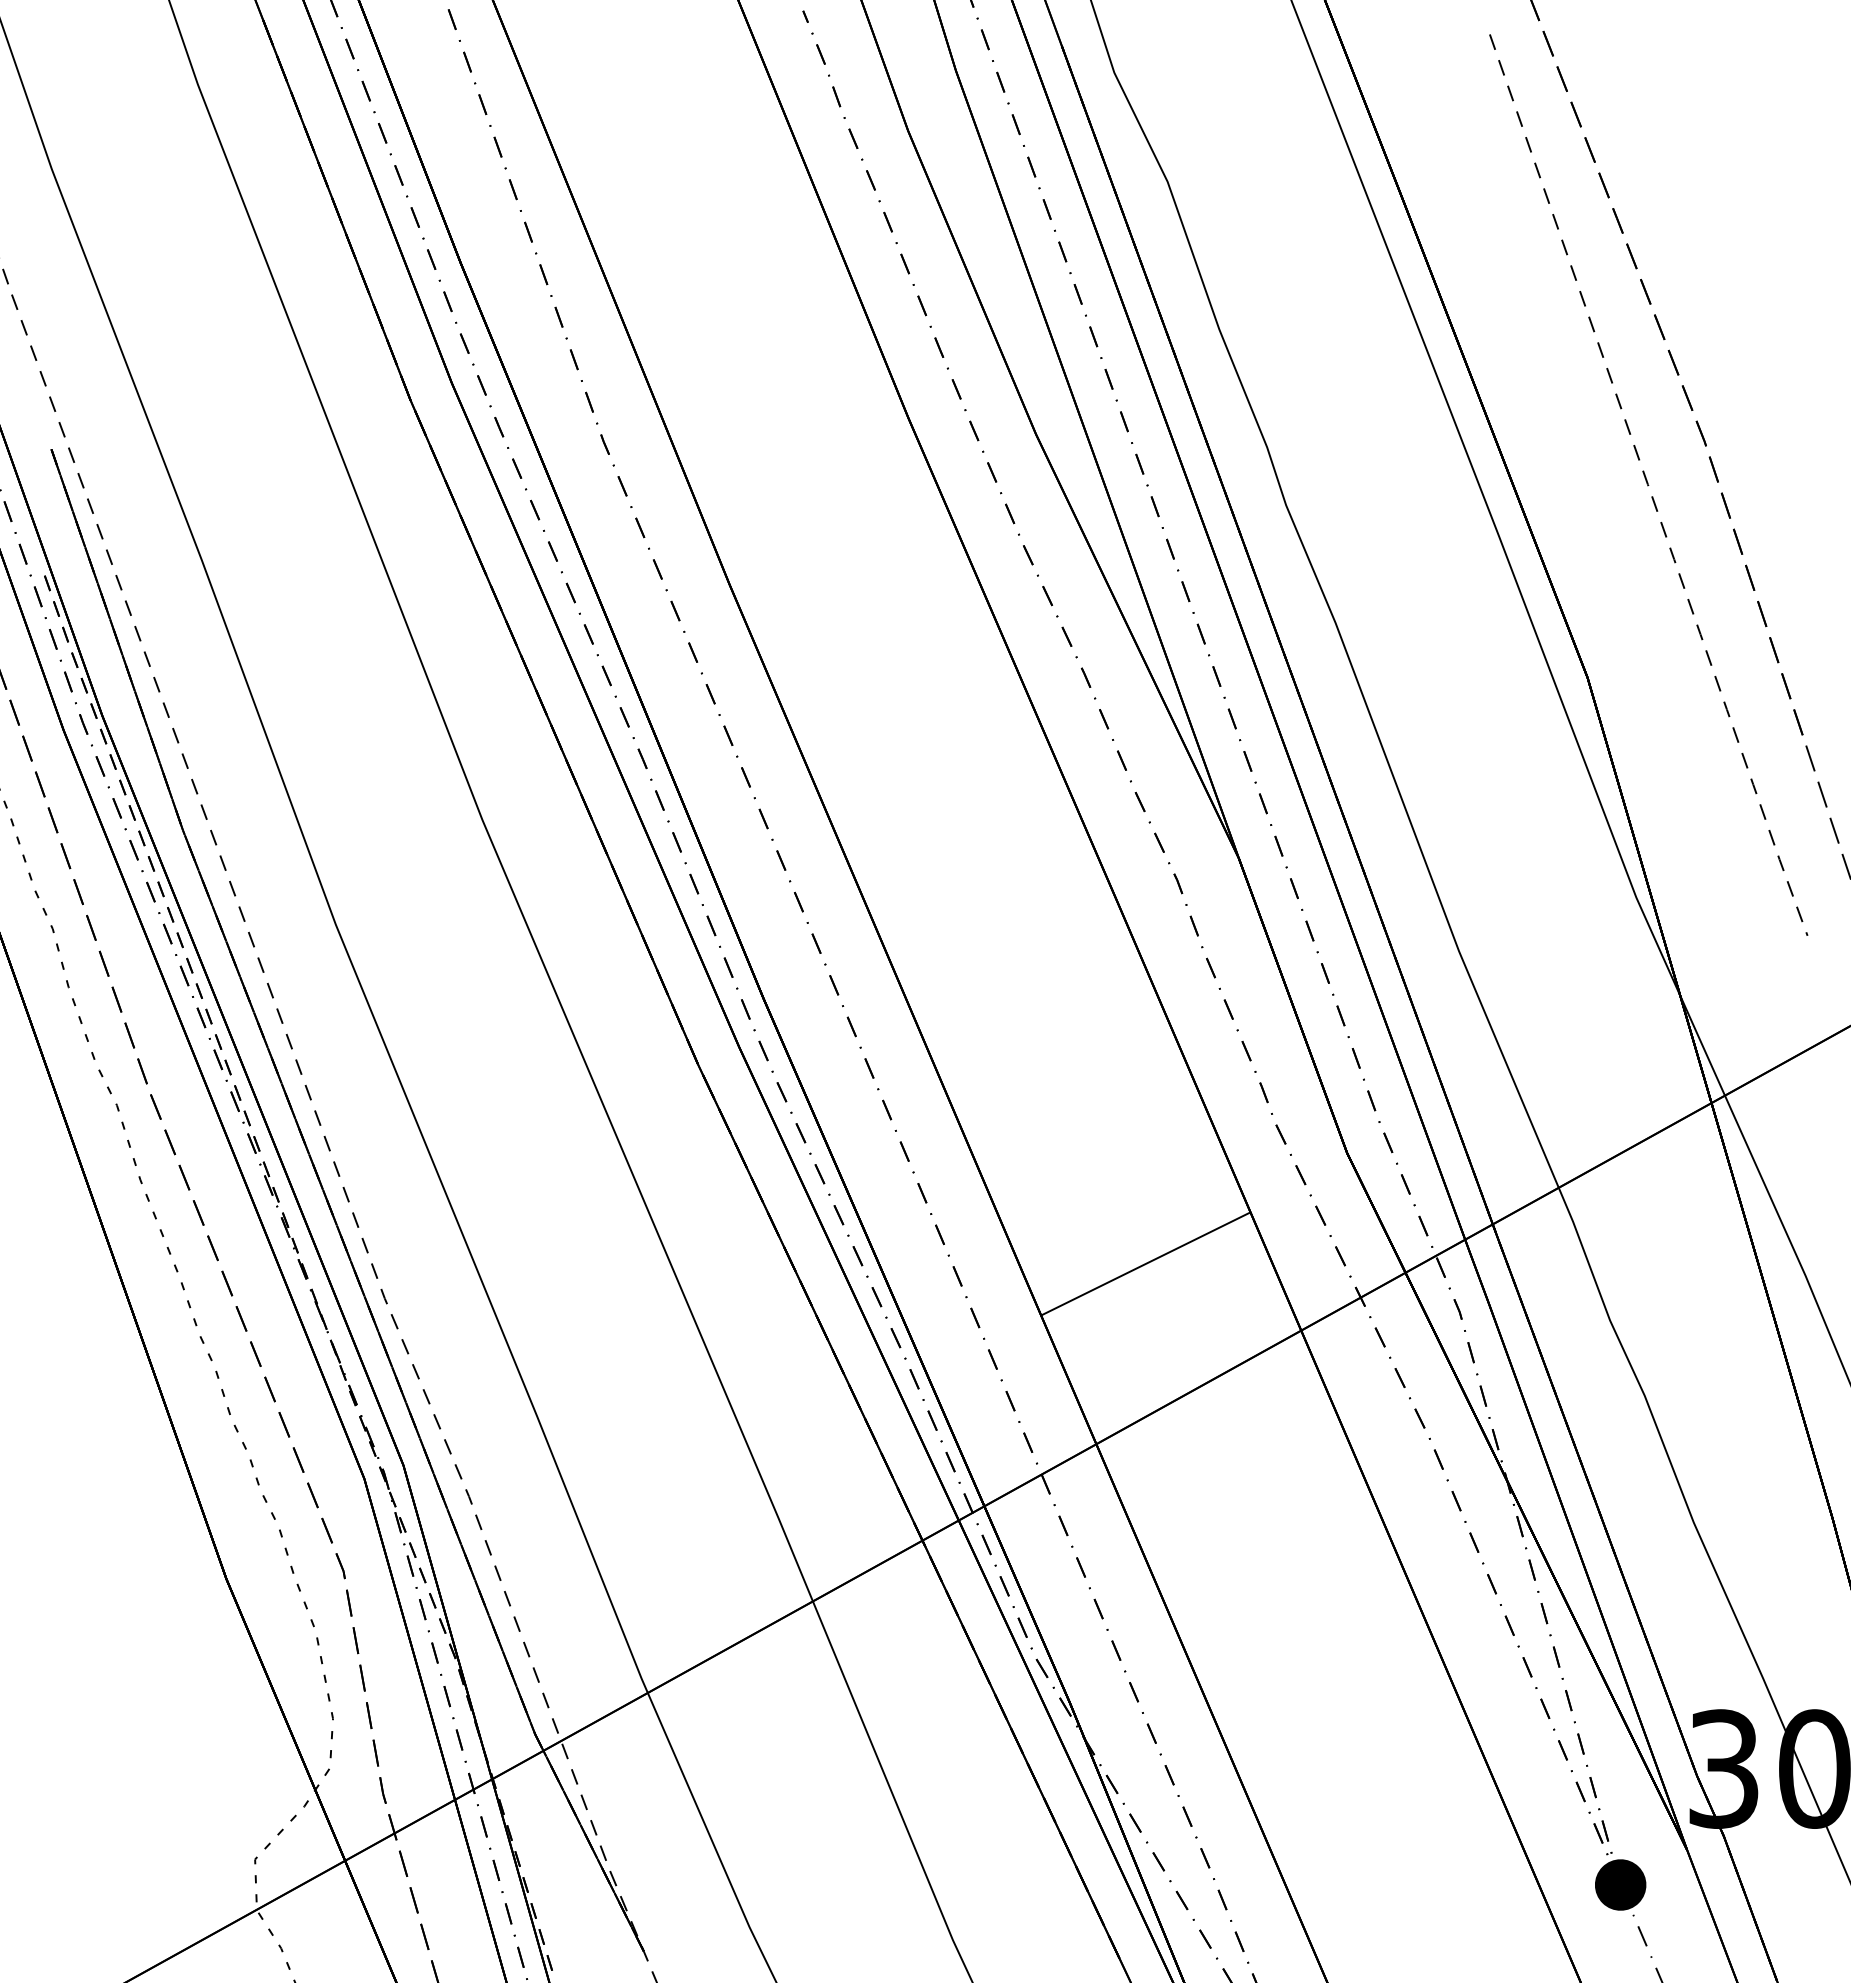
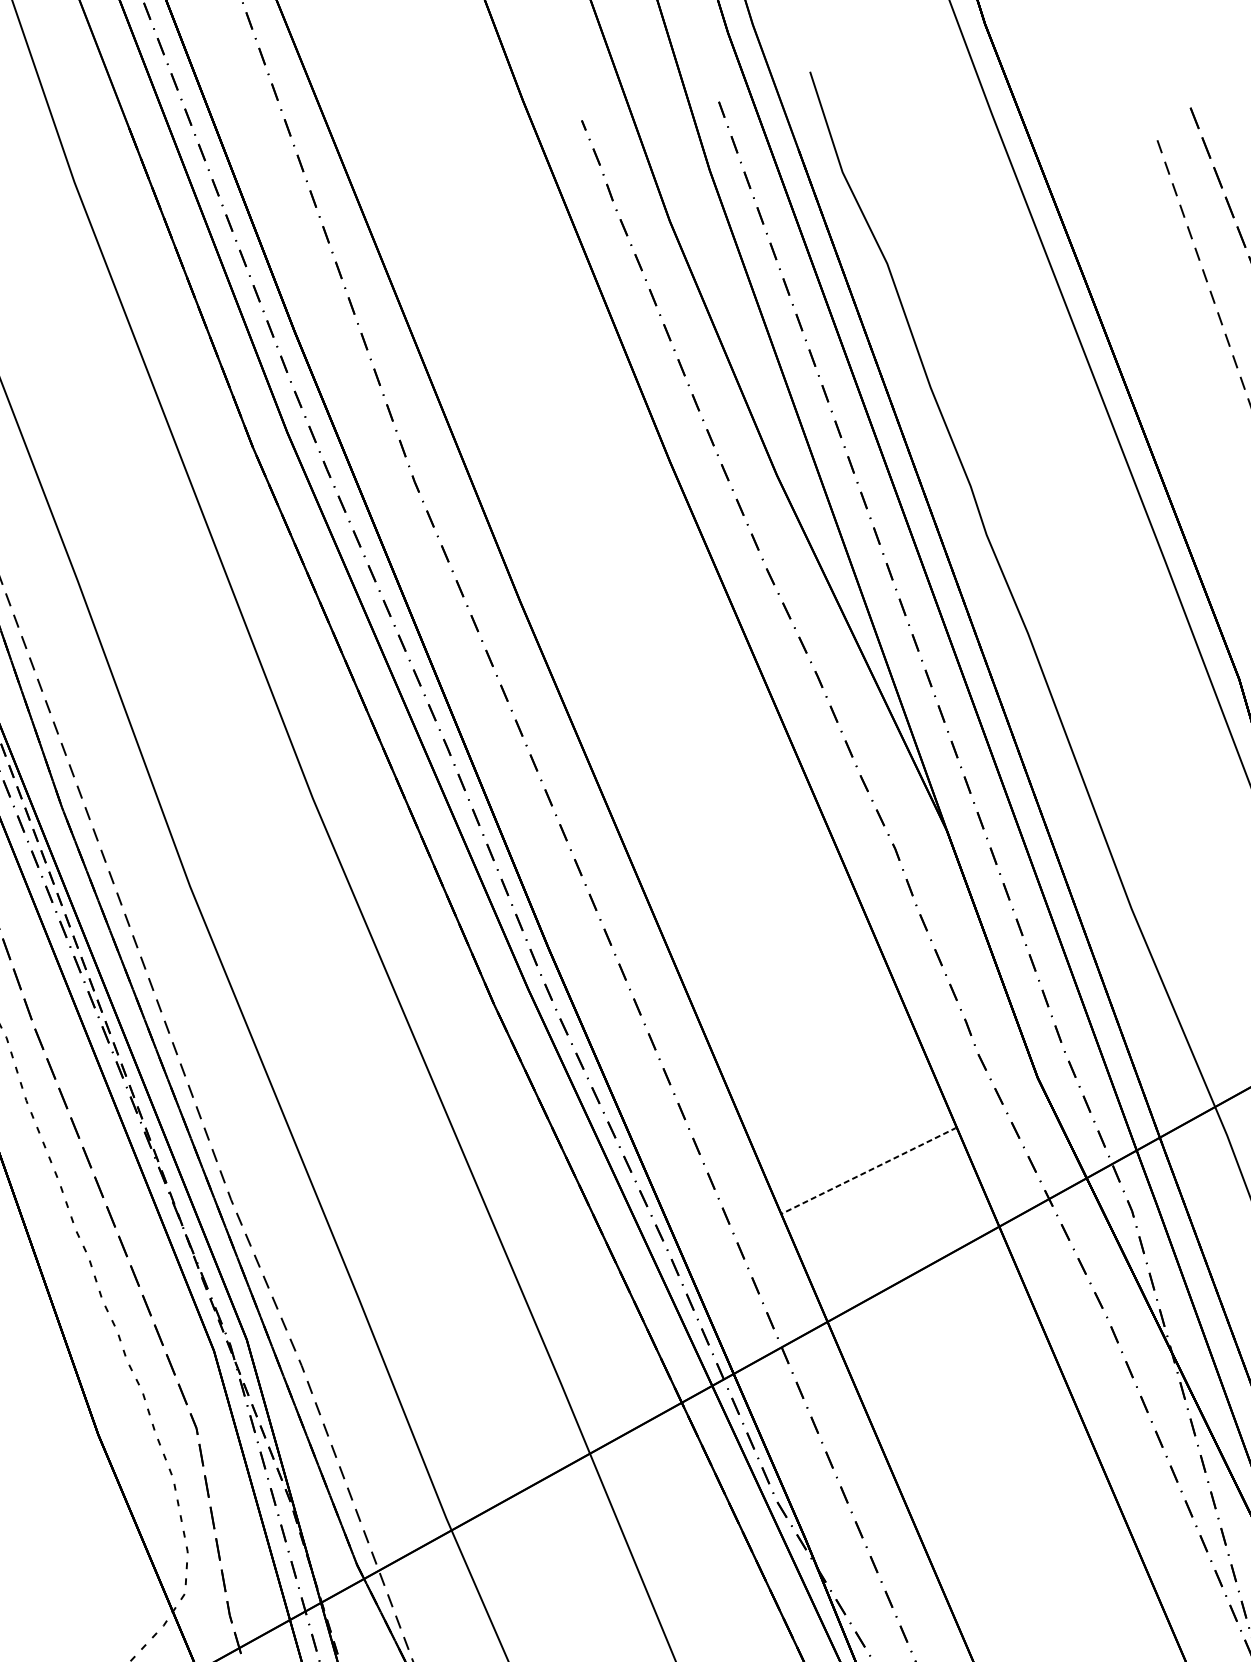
line: (1145, 1263) -> (868, 1170), solid -> dashed

